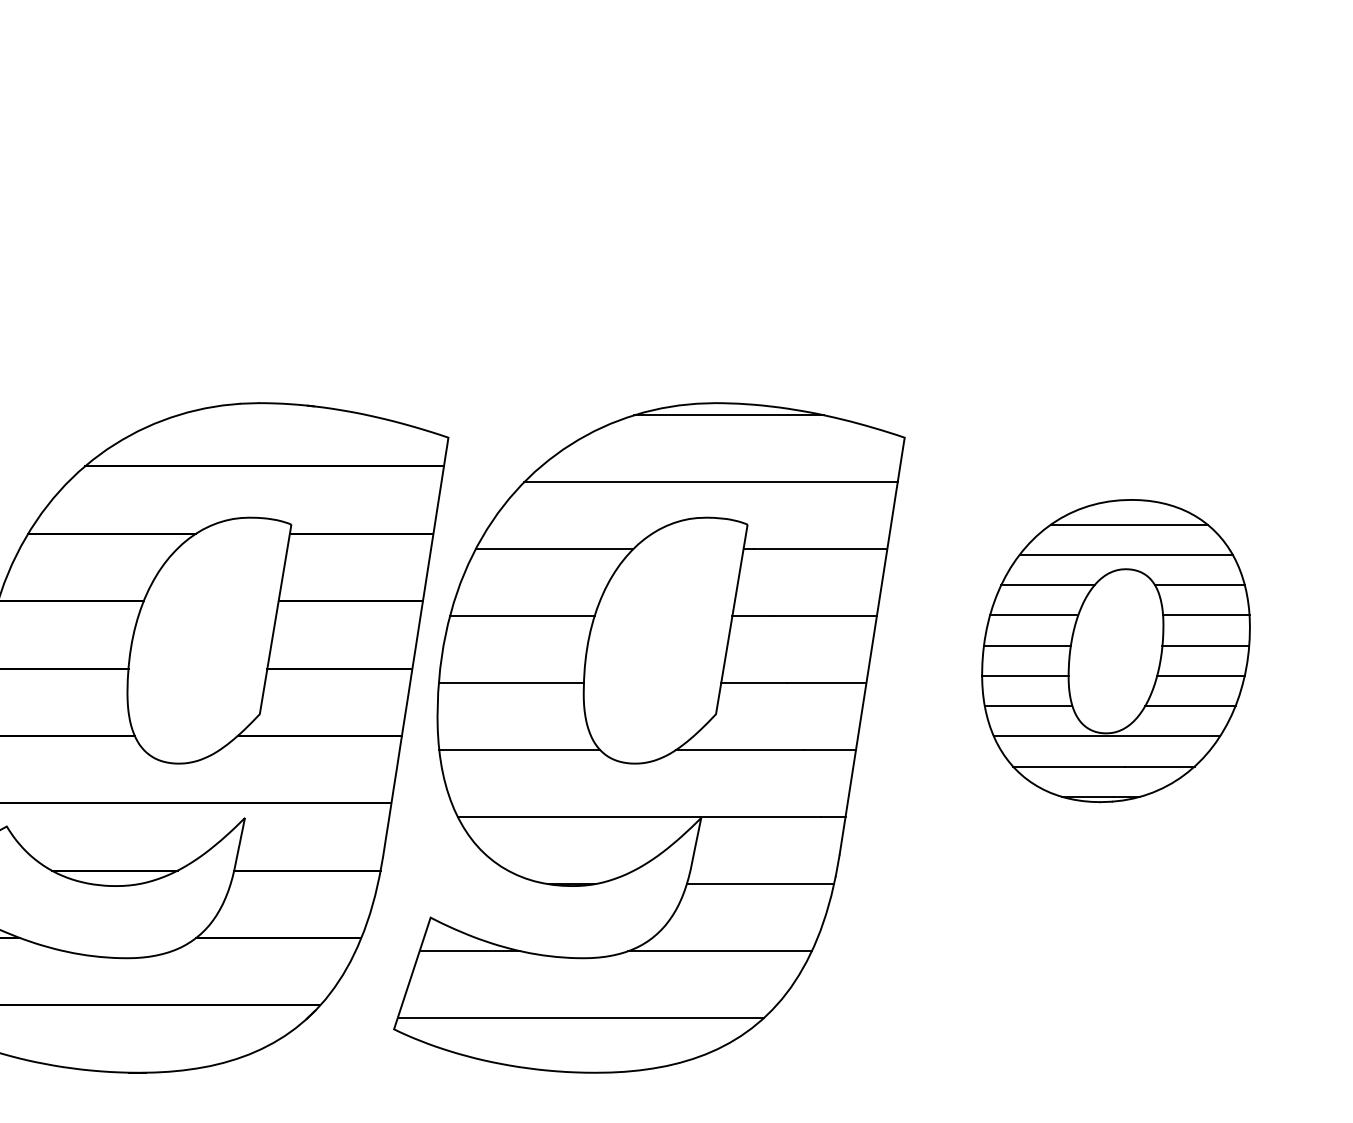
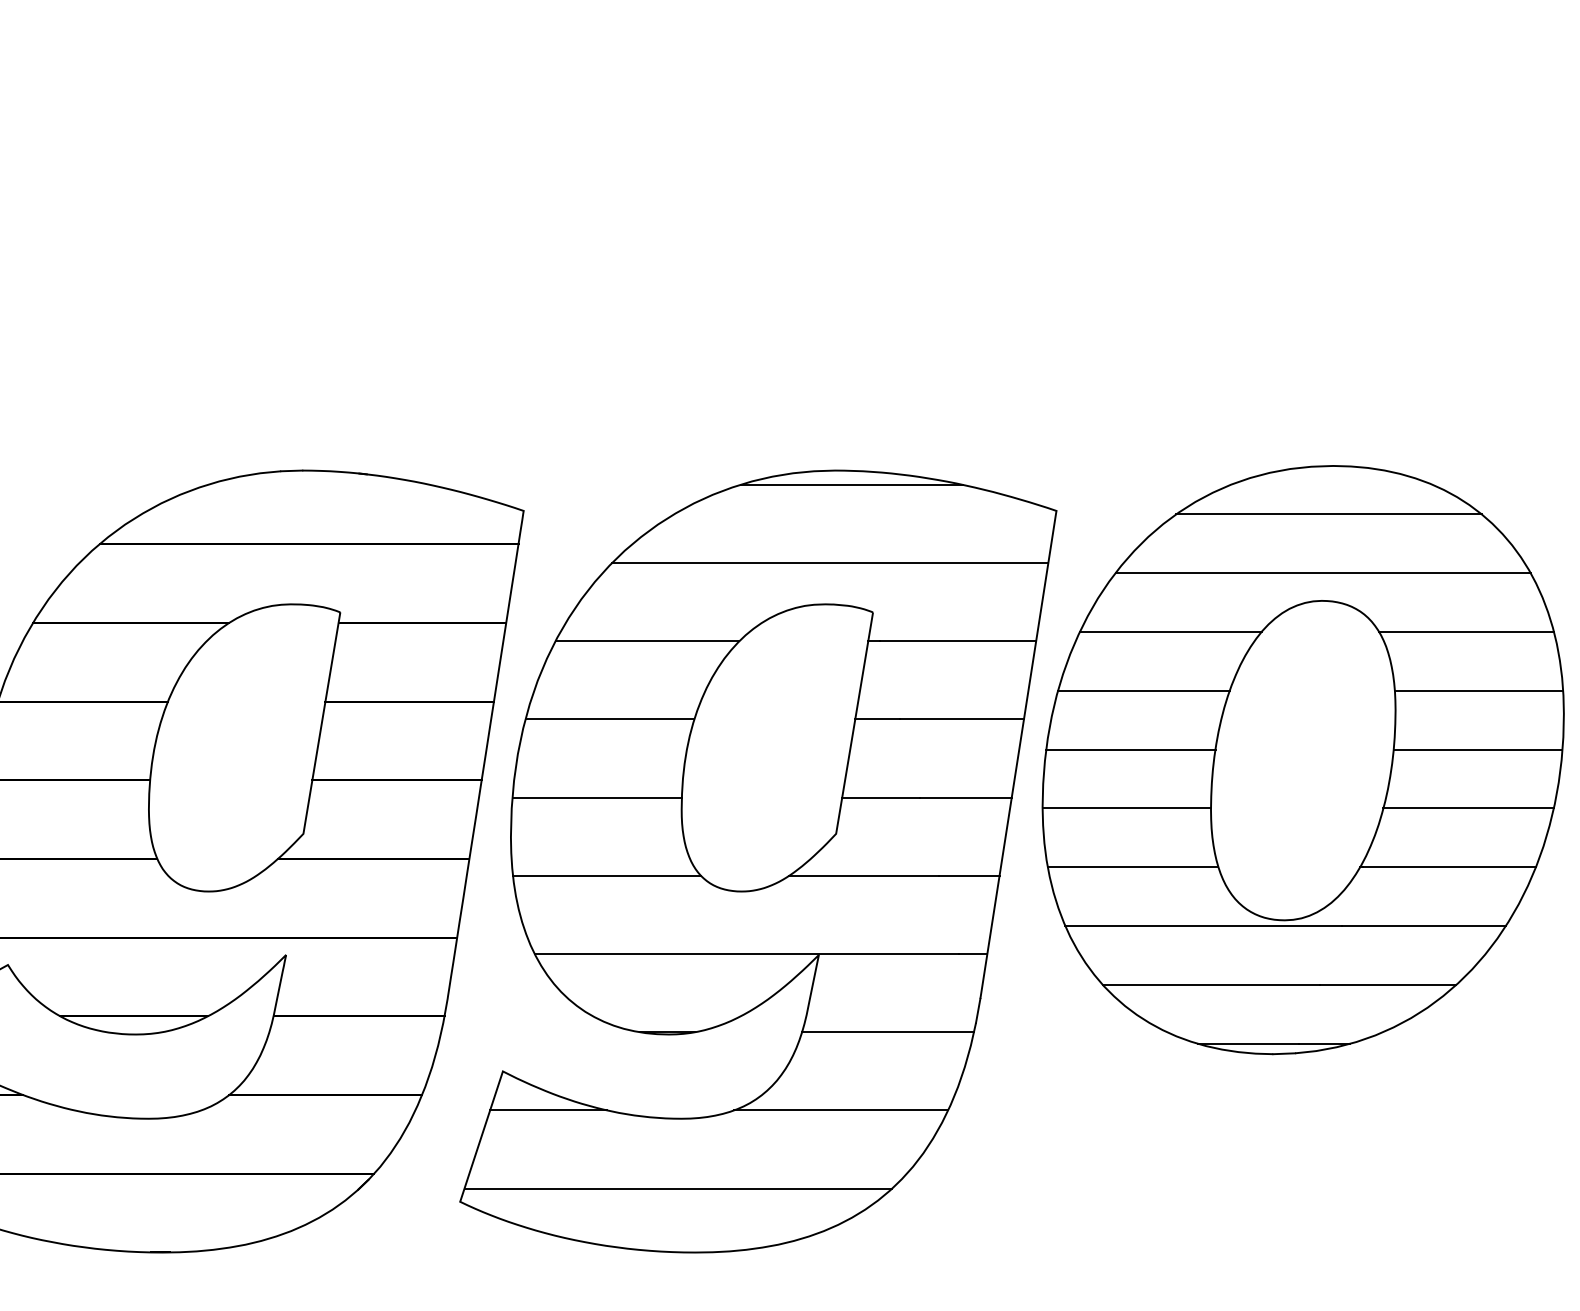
part: (1115, 650) -> (1302, 759), size x1.67

